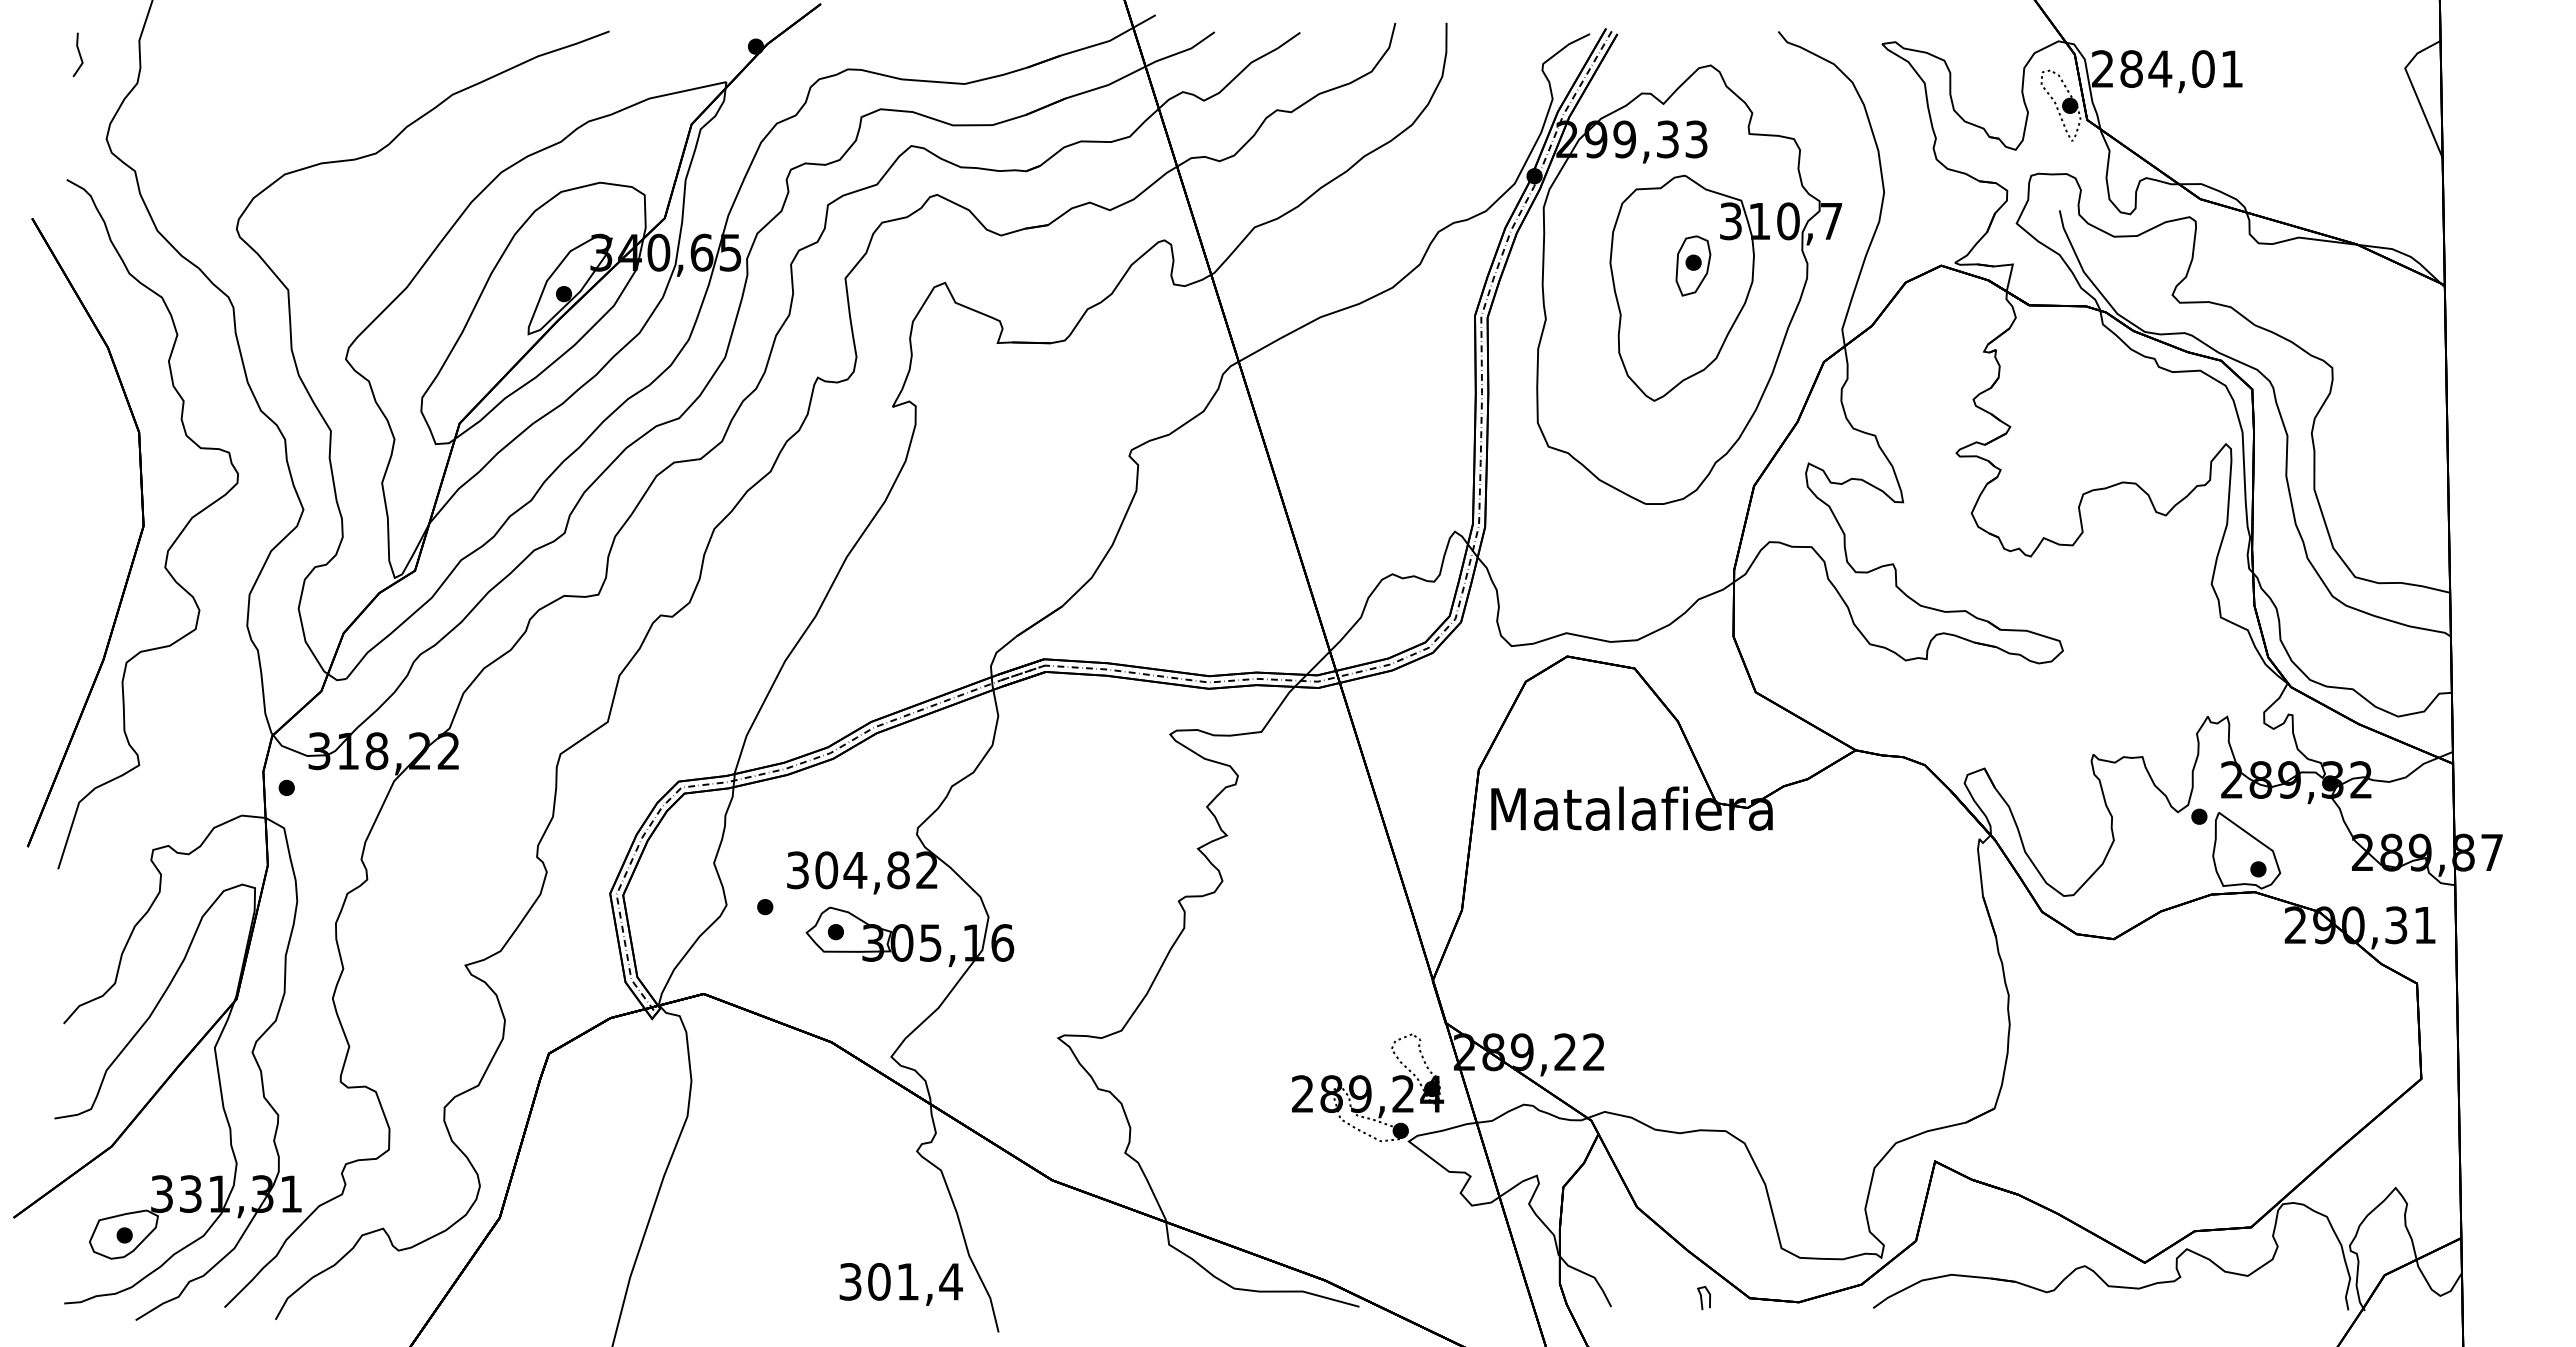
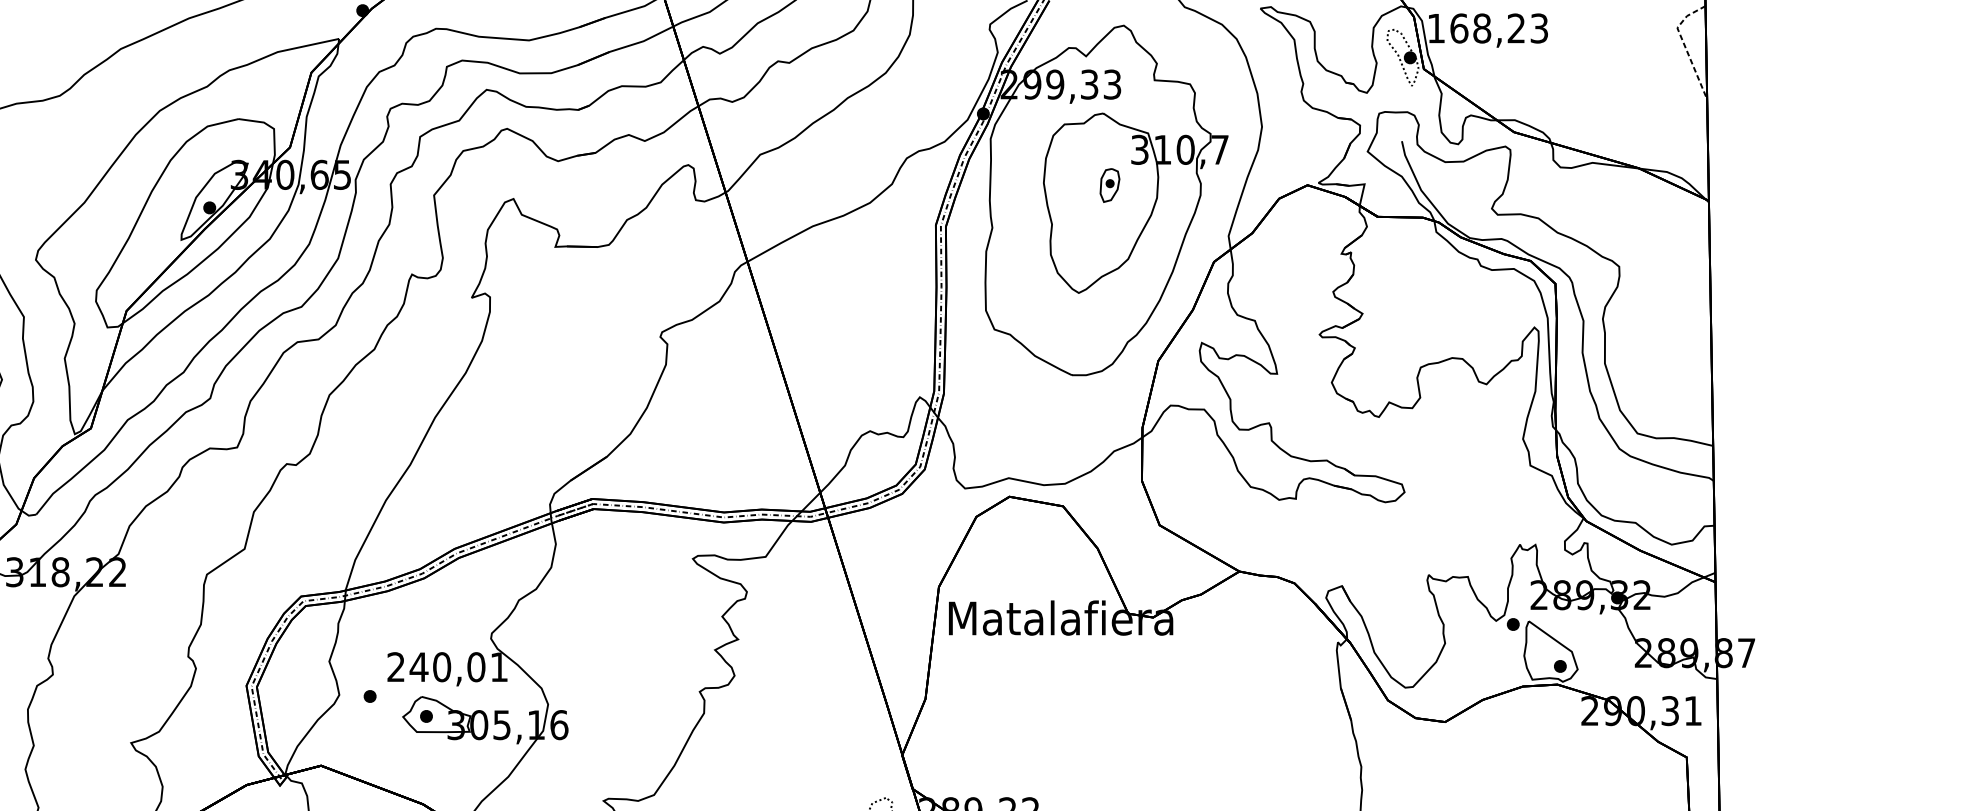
text: (2167, 68) -> (1487, 28), 284,01 -> 168,23
line: (2414, 91) -> (1684, 46), solid -> dashed
part: (1693, 265) -> (1110, 185), size x0.7
text: (862, 870) -> (447, 667), 304,82 -> 240,01

